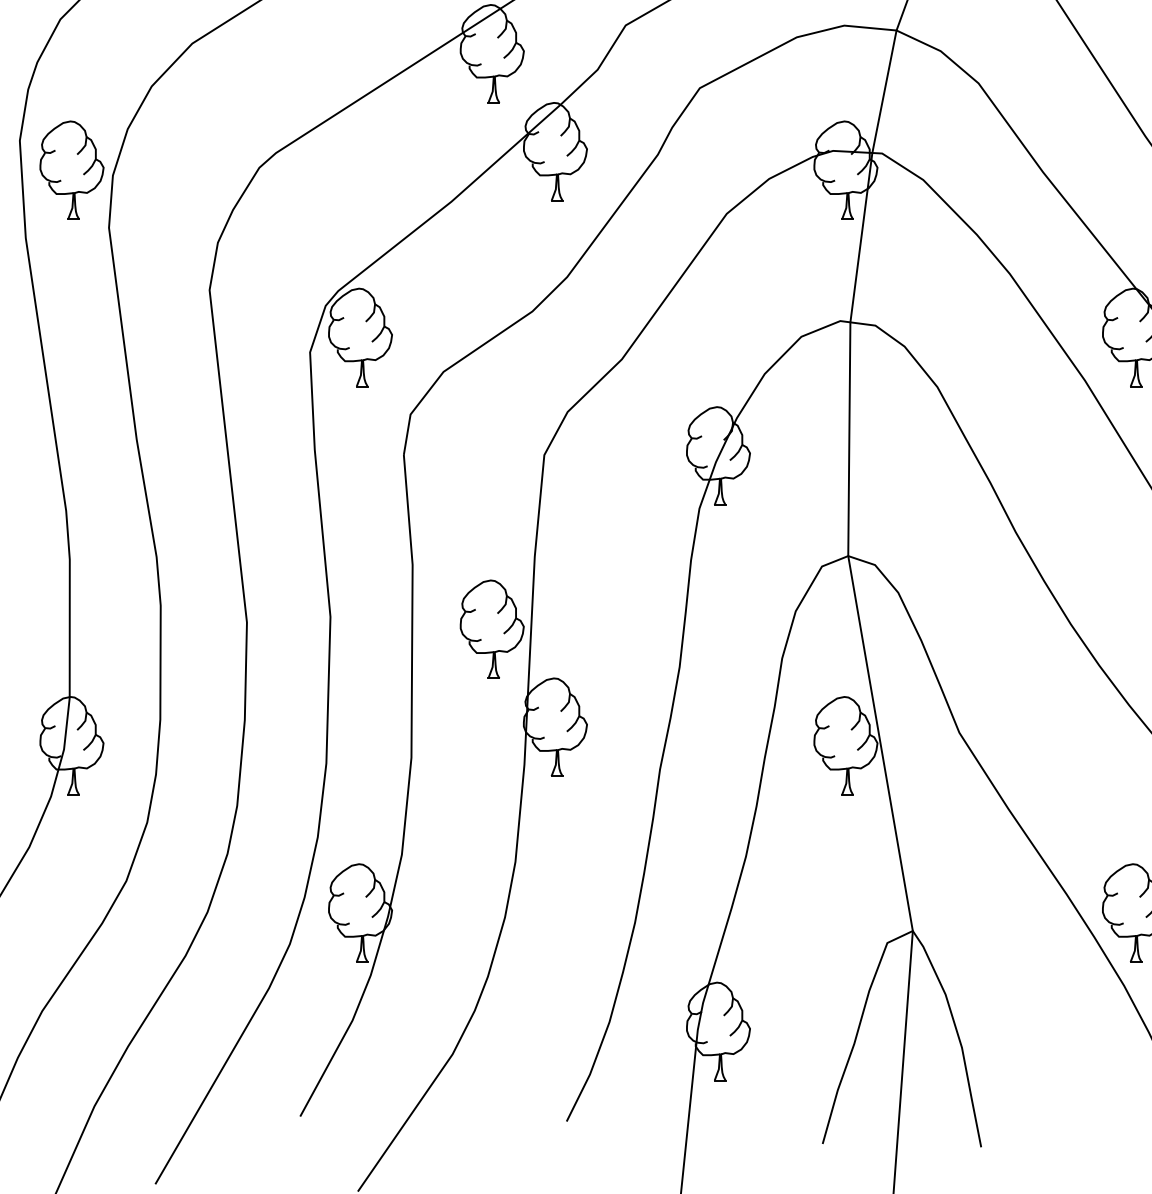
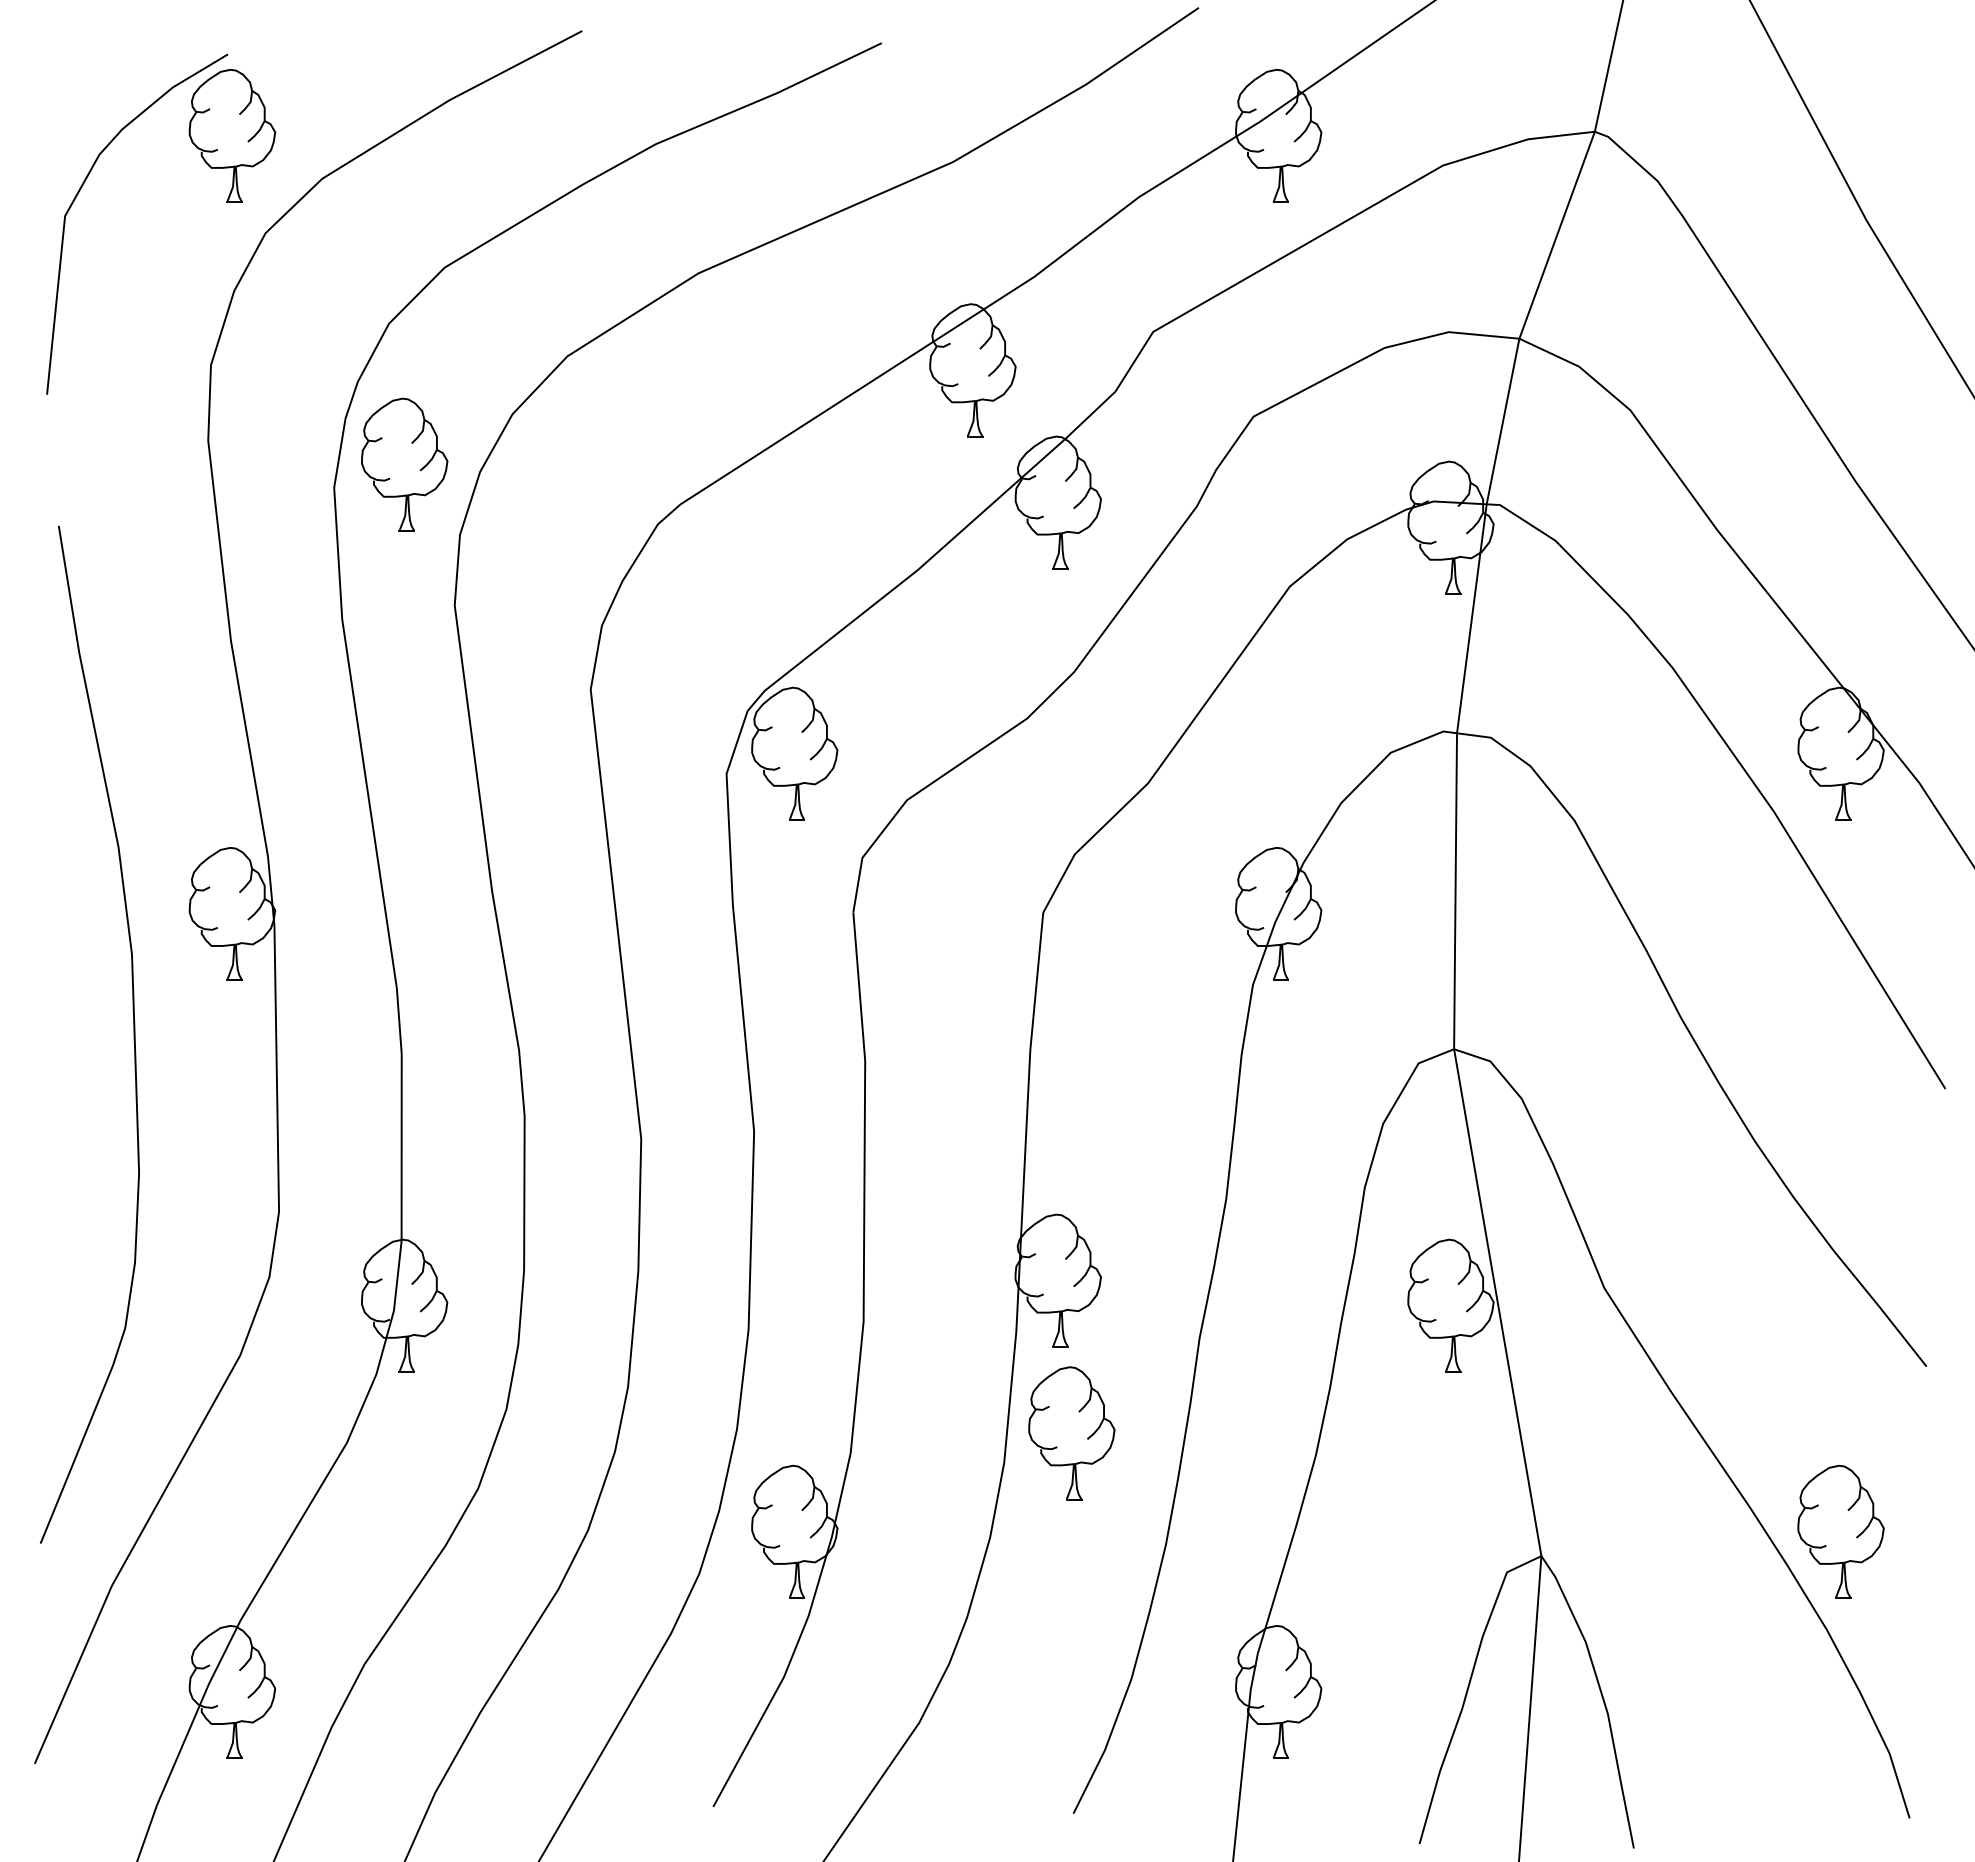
part: (71, 170) -> (404, 464), moved
part: (492, 629) -> (1071, 1433), moved

